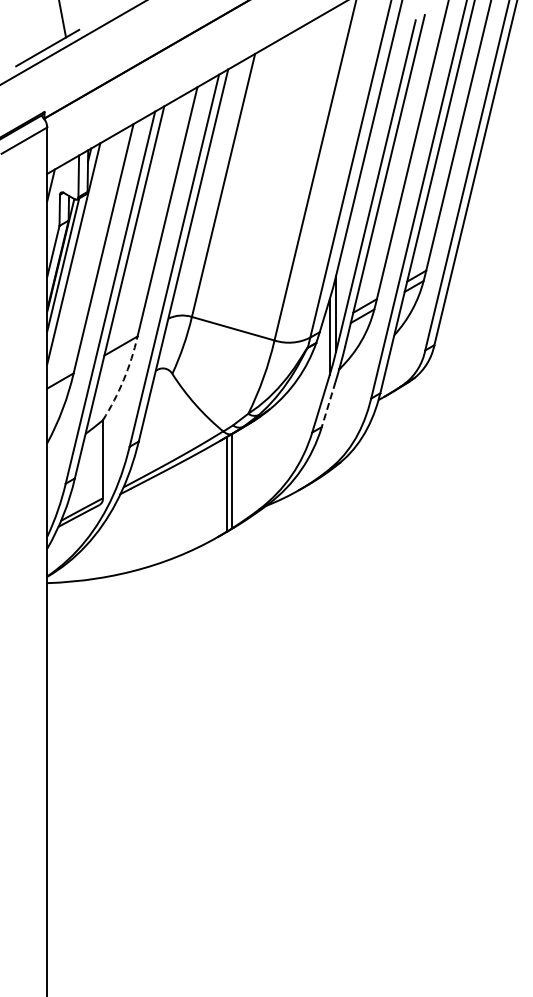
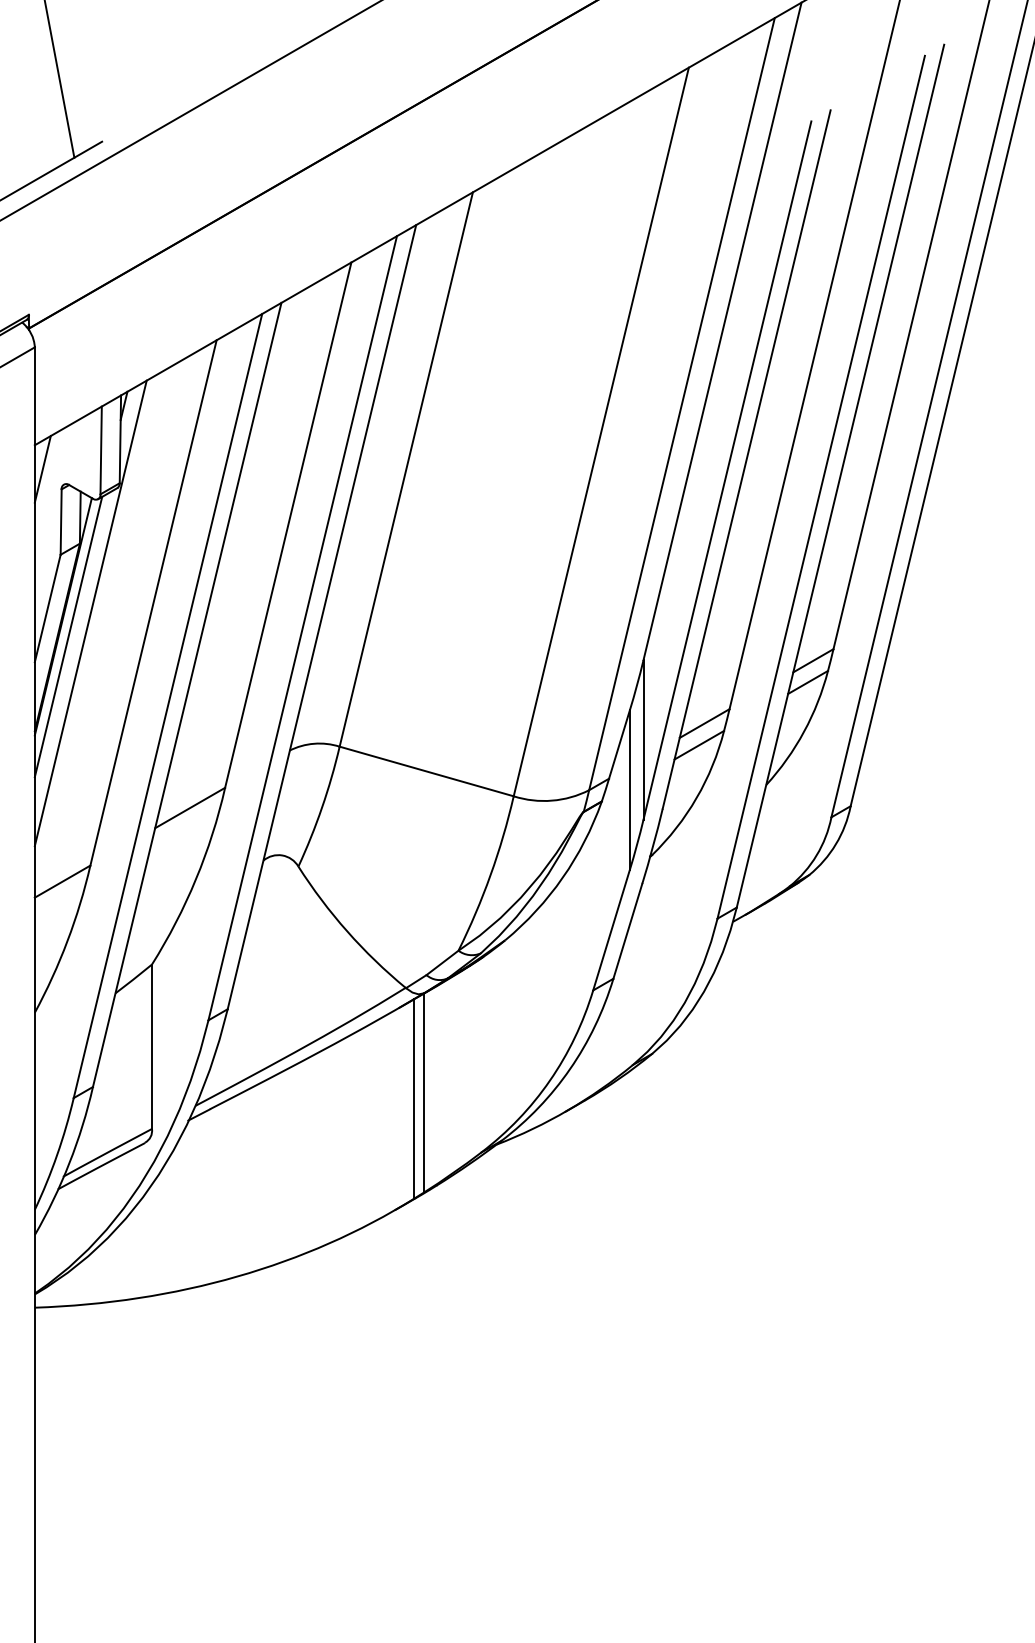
arc: (123, 379) -> (195, 878), dashed -> solid
line: (328, 404) -> (627, 931), dashed -> solid

